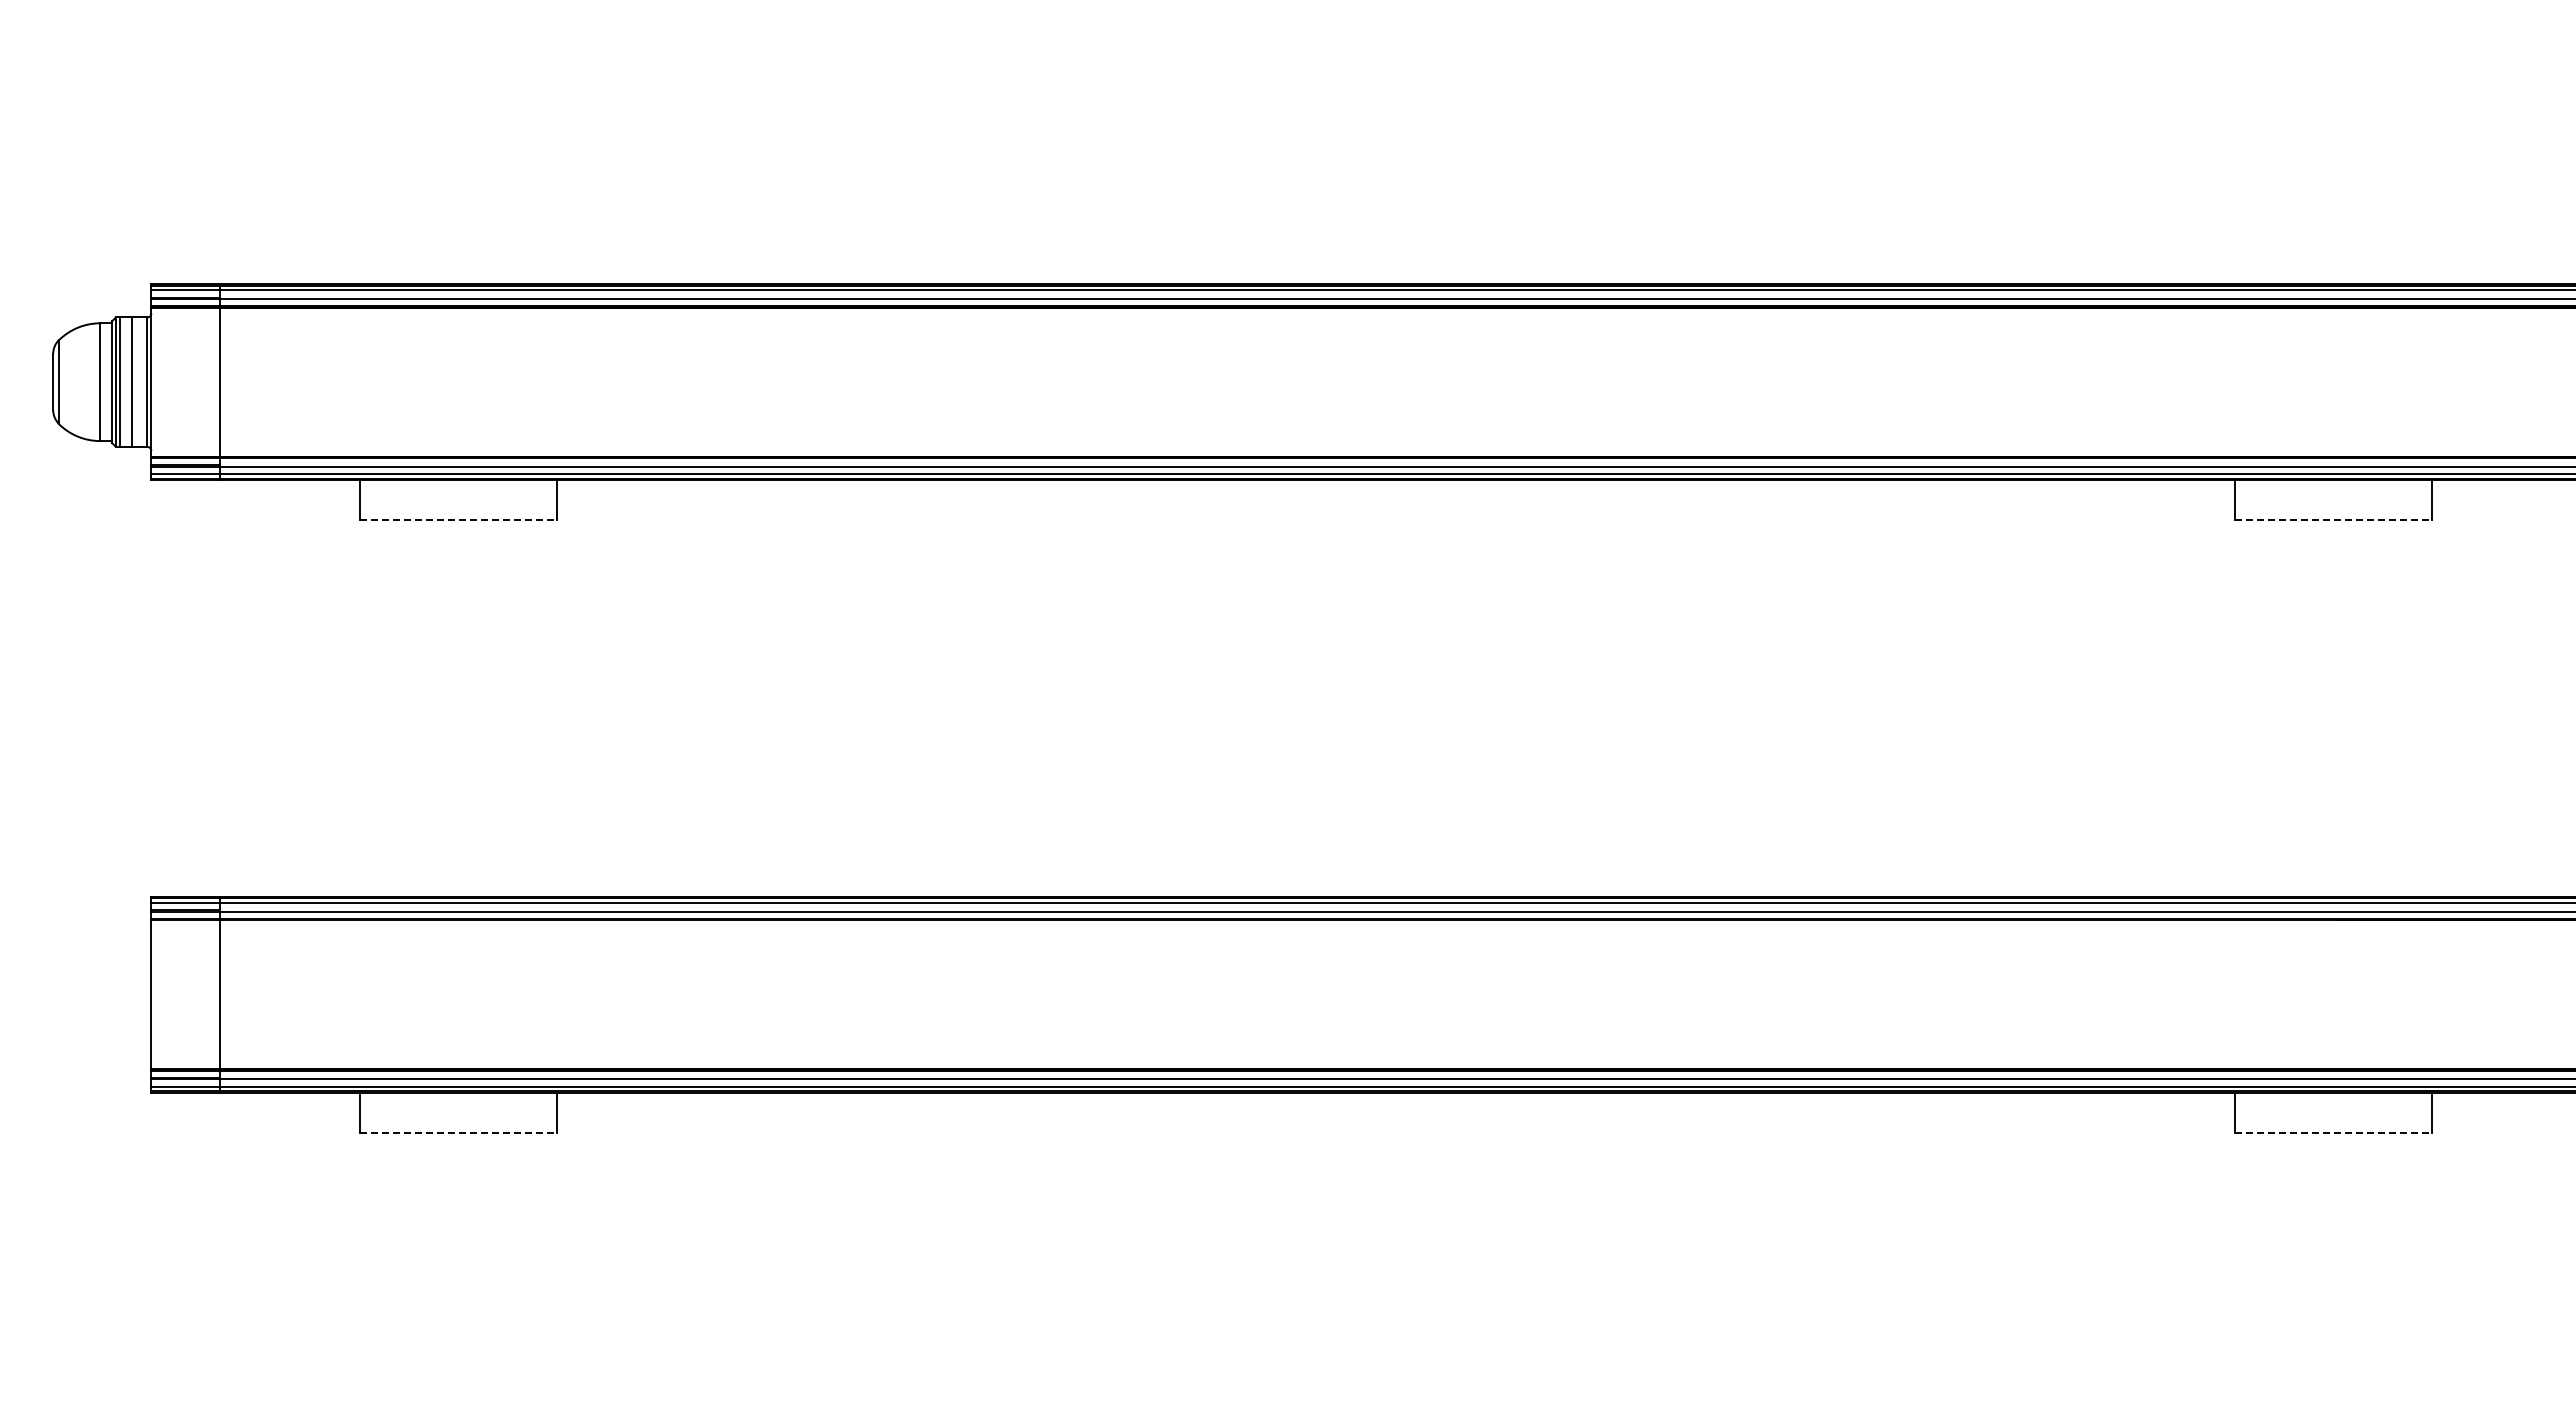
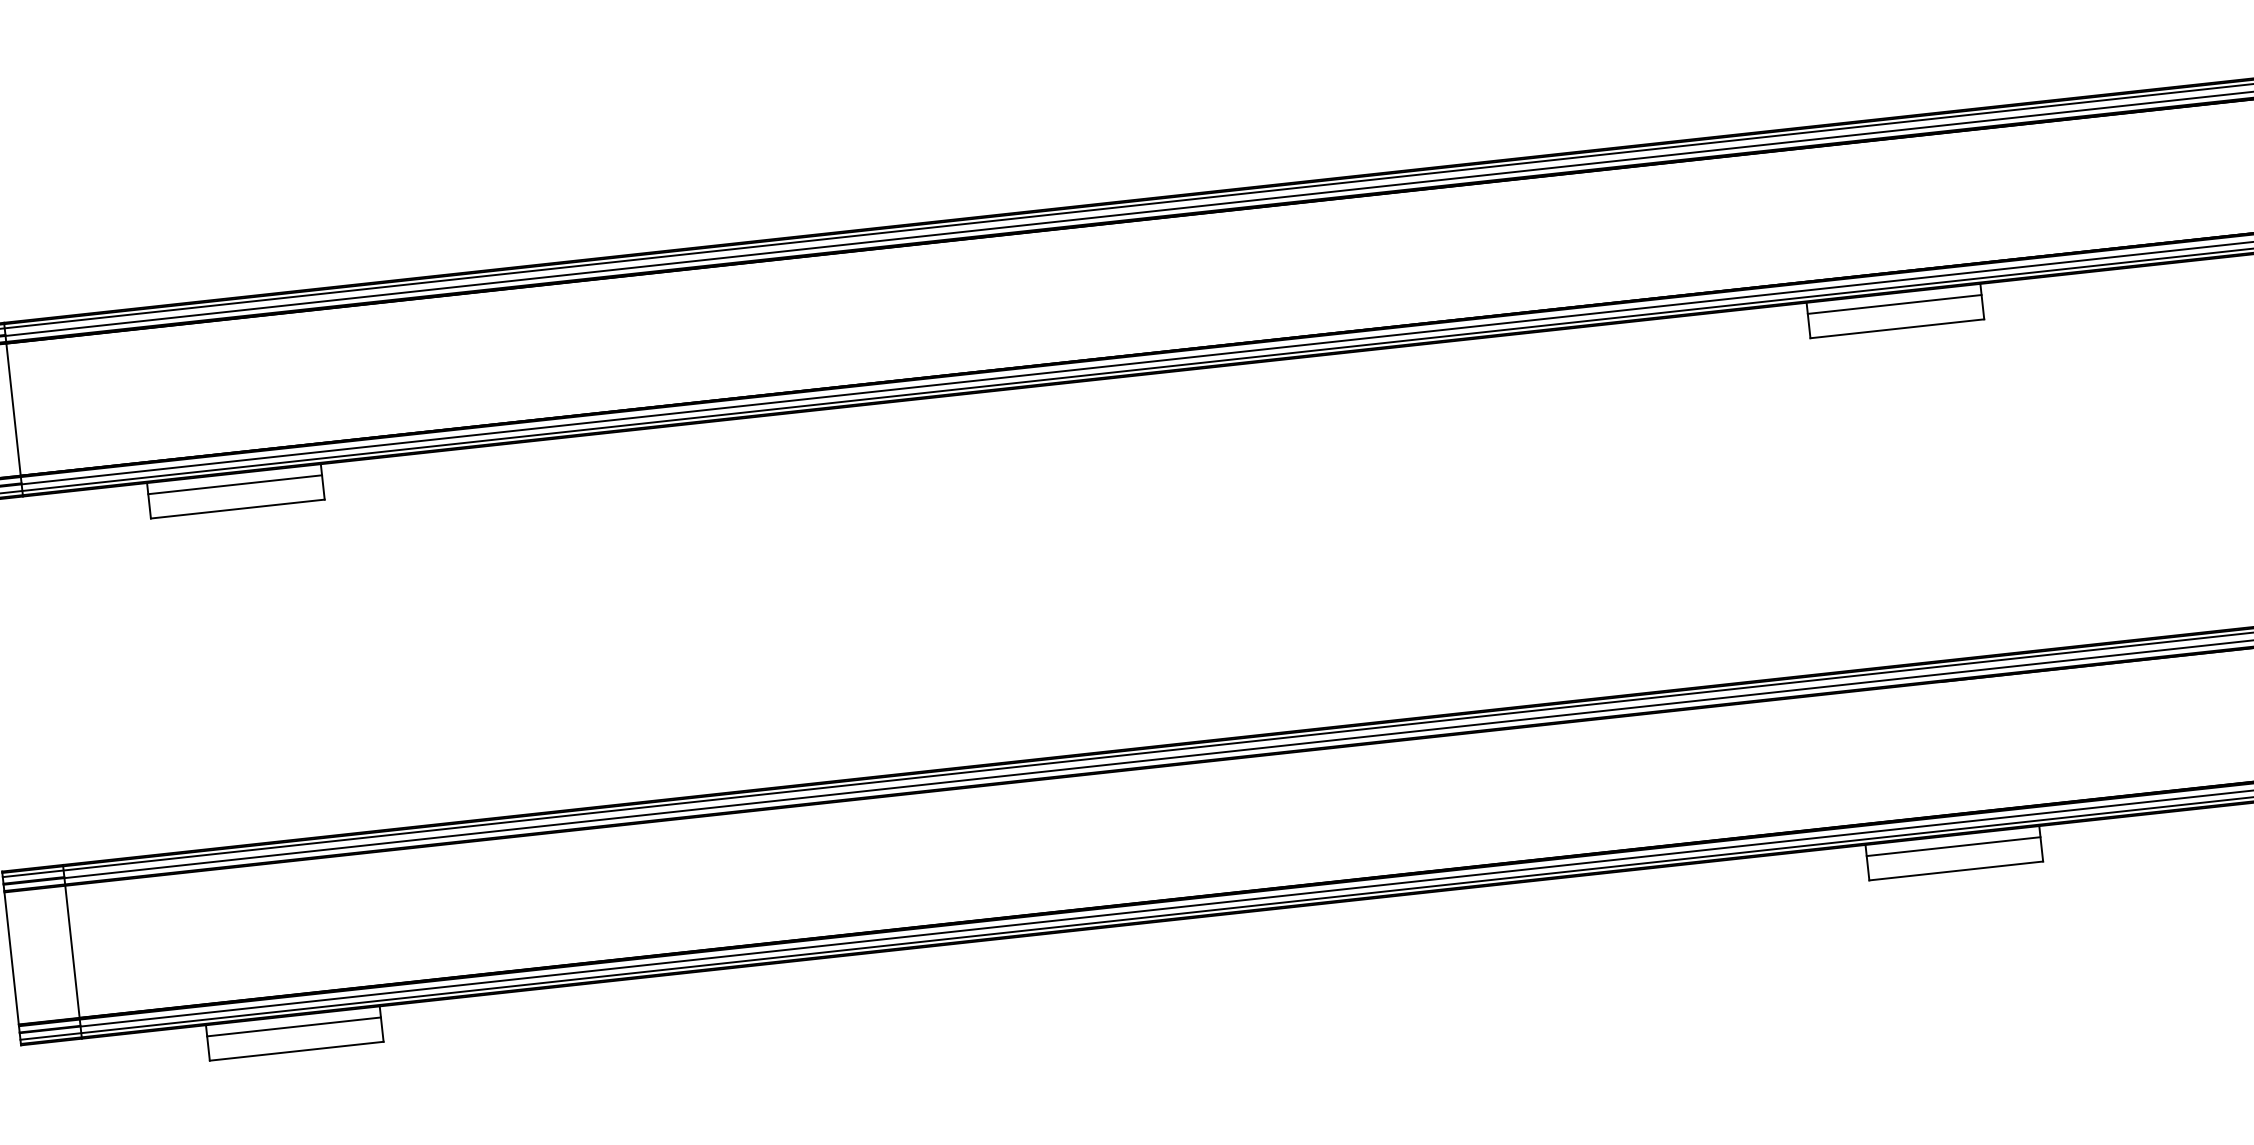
line: (458, 492) -> (235, 484), added
line: (2333, 492) -> (1894, 304), added
line: (458, 520) -> (237, 509), dashed -> solid
line: (2333, 520) -> (1897, 328), dashed -> solid
line: (458, 1105) -> (294, 1026), added
line: (2333, 1105) -> (1953, 846), added
line: (458, 1132) -> (296, 1050), dashed -> solid
line: (2333, 1132) -> (1956, 870), dashed -> solid

